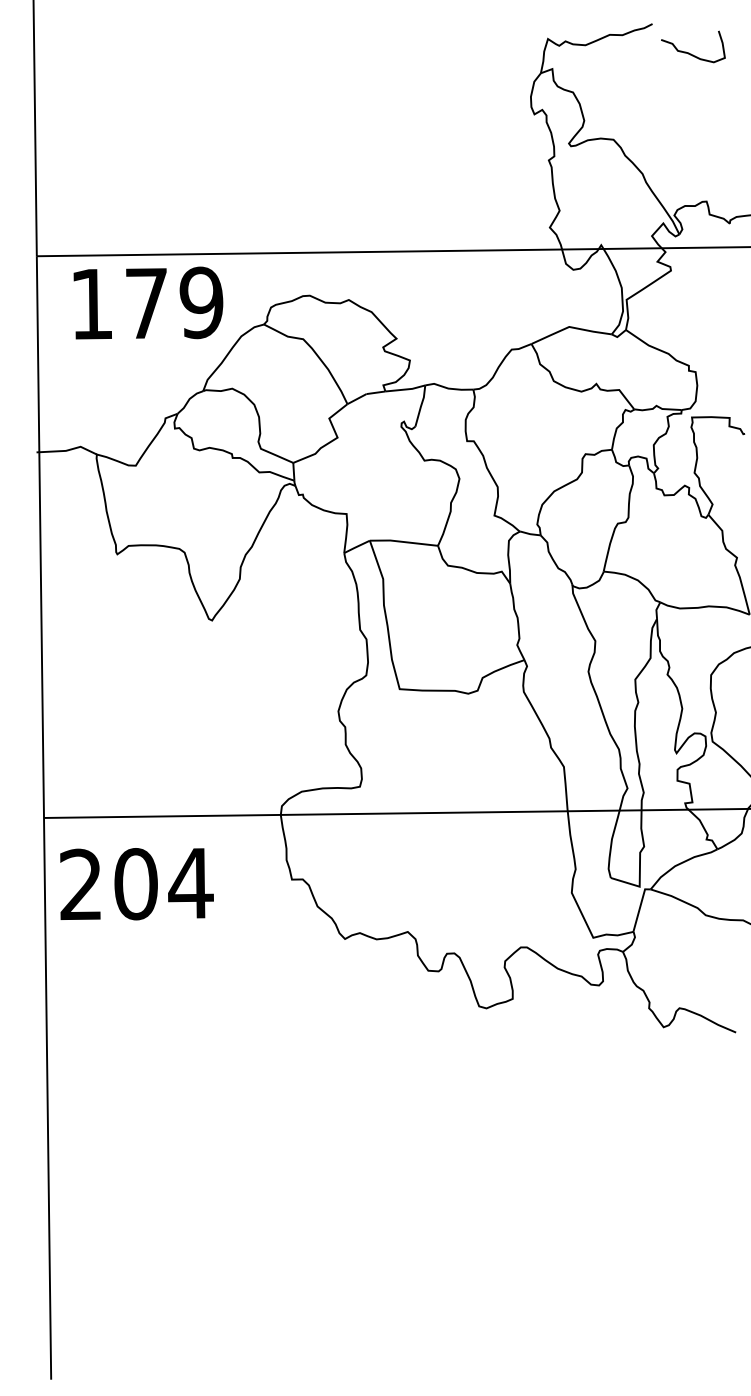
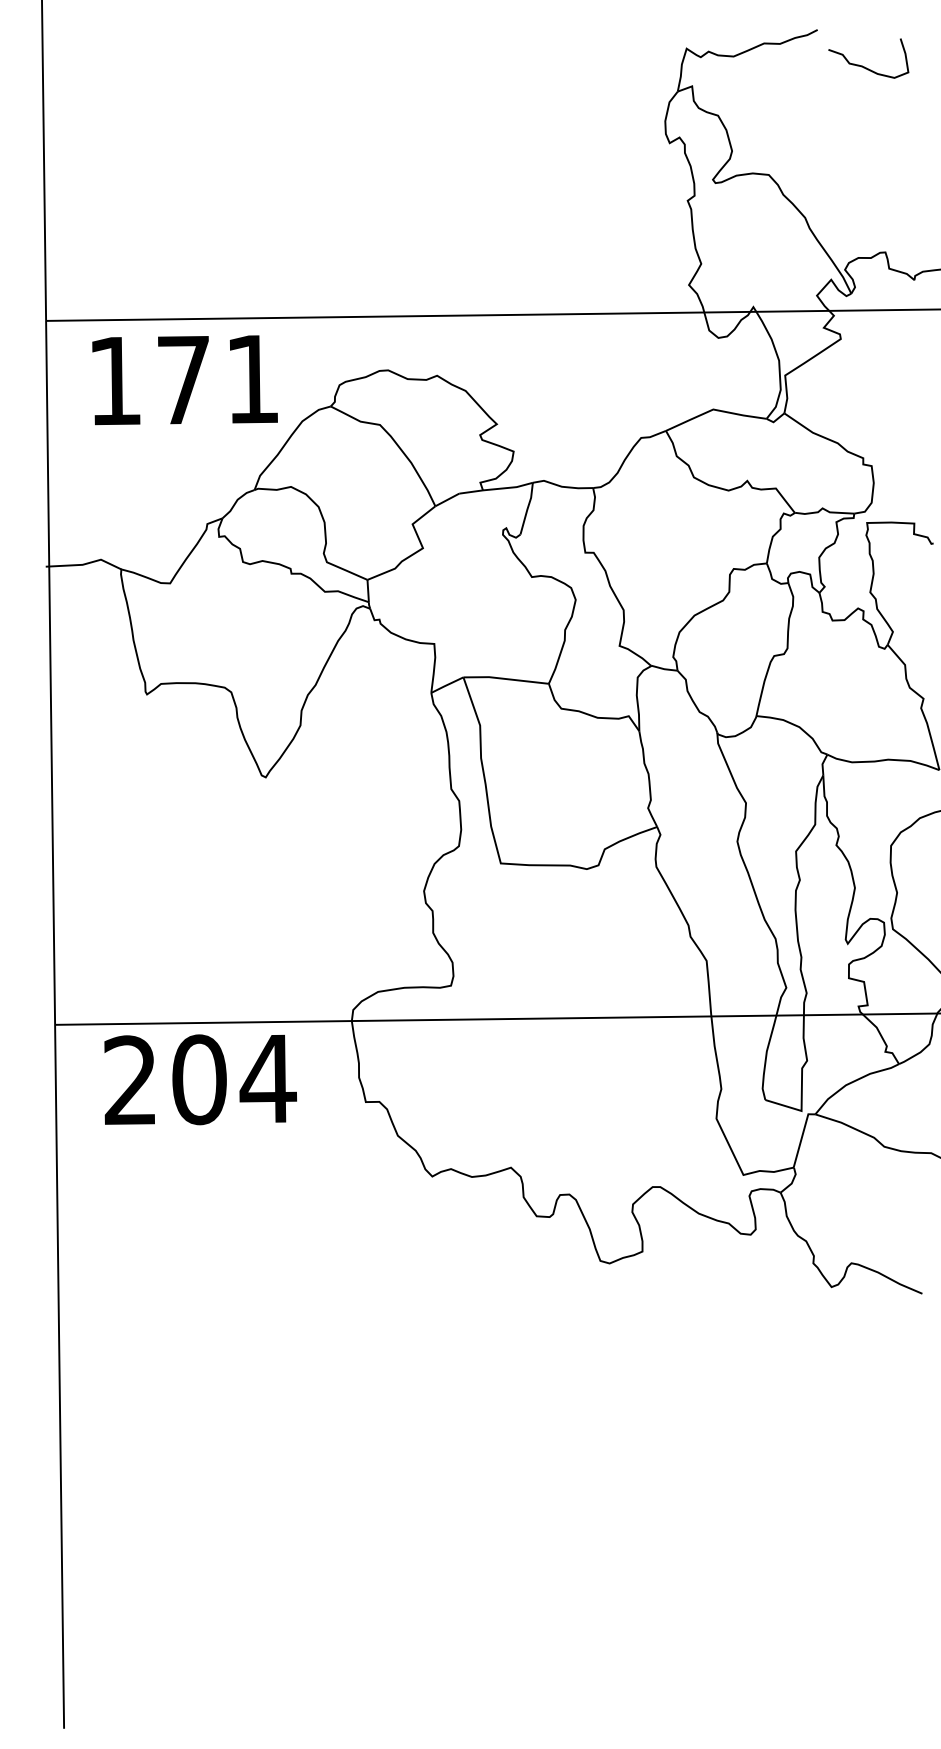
text: (201, 302) -> (252, 379), 179 -> 171
text: (136, 883) -> (200, 1079), moved

